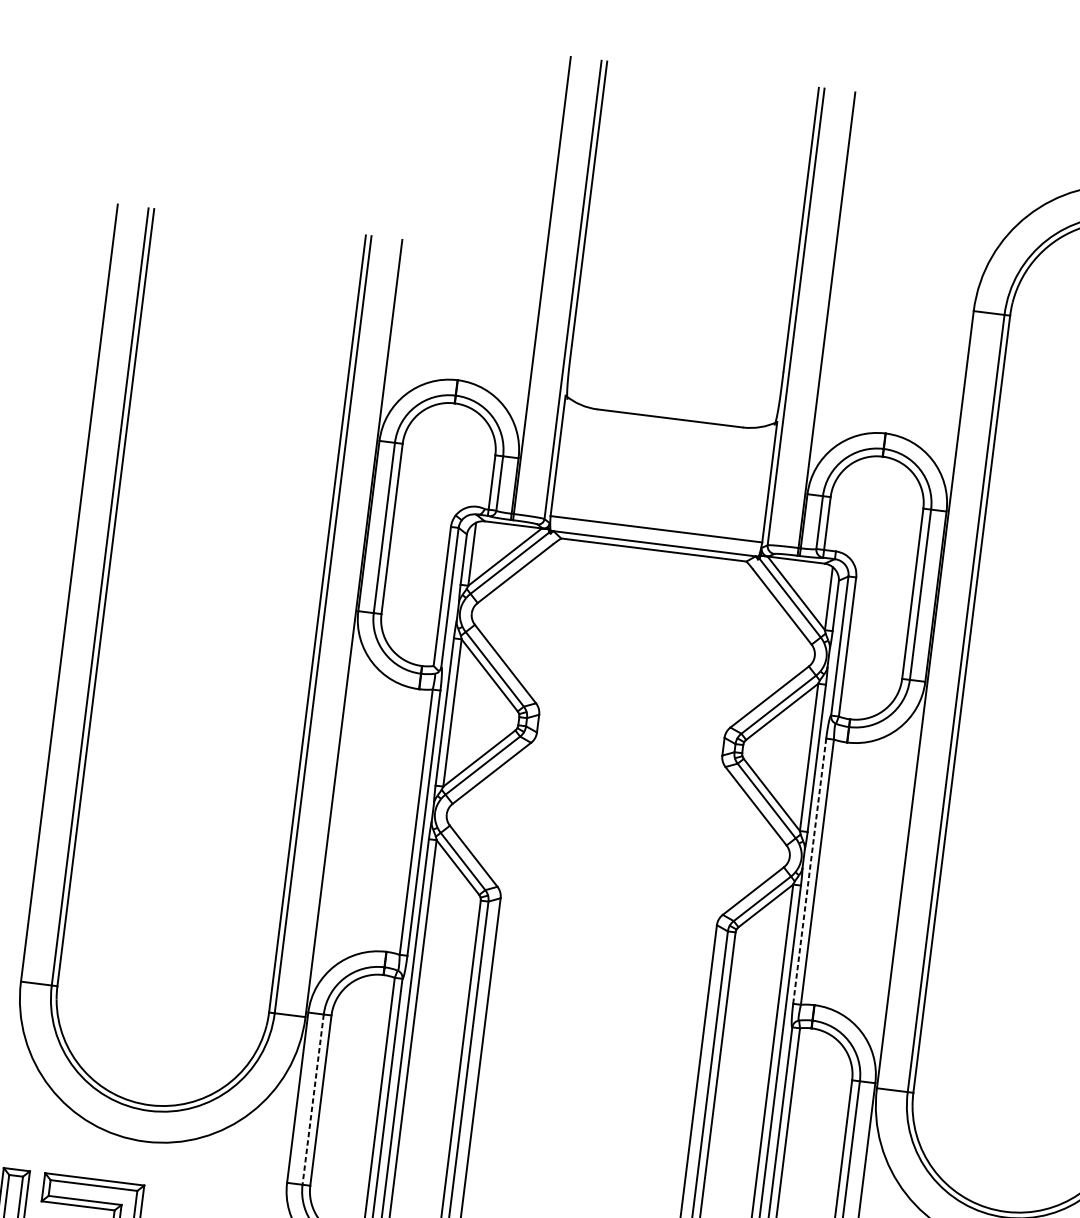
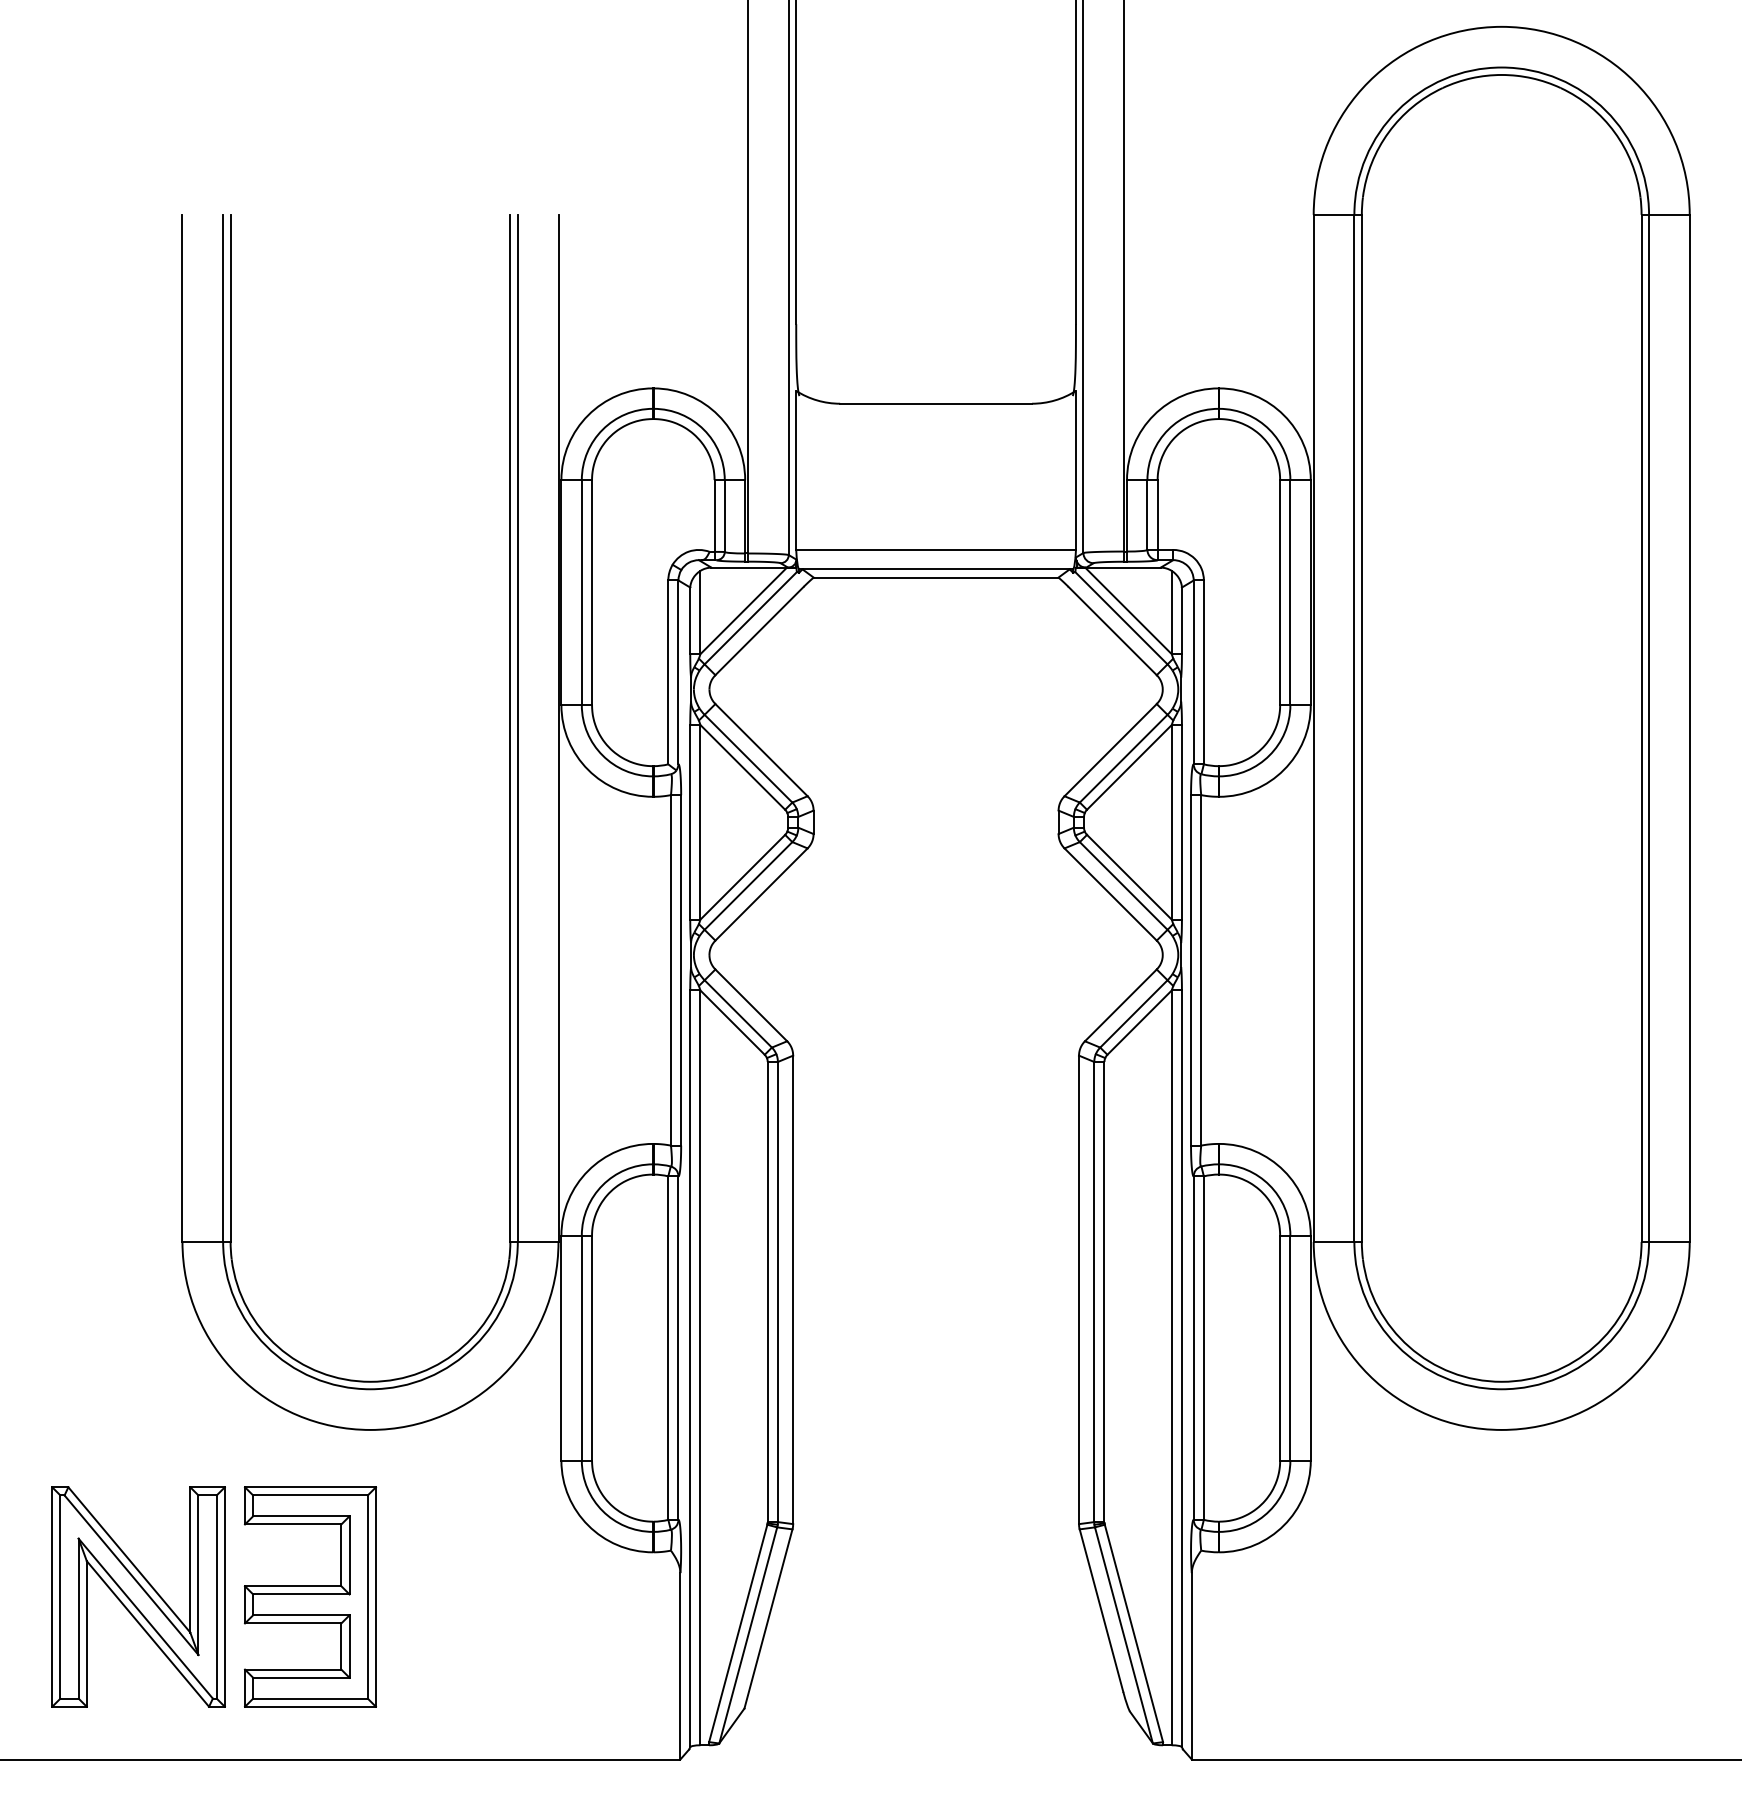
line: (810, 870) -> (1191, 969), dashed -> solid
line: (312, 1099) -> (581, 1348), dashed -> solid

